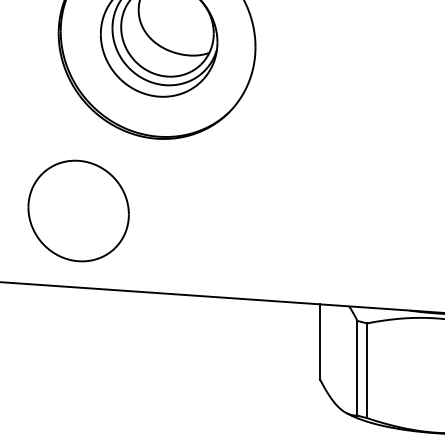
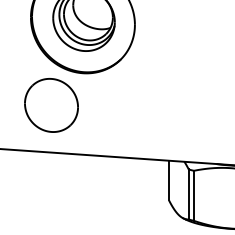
part: (78, 211) -> (51, 105), moved

